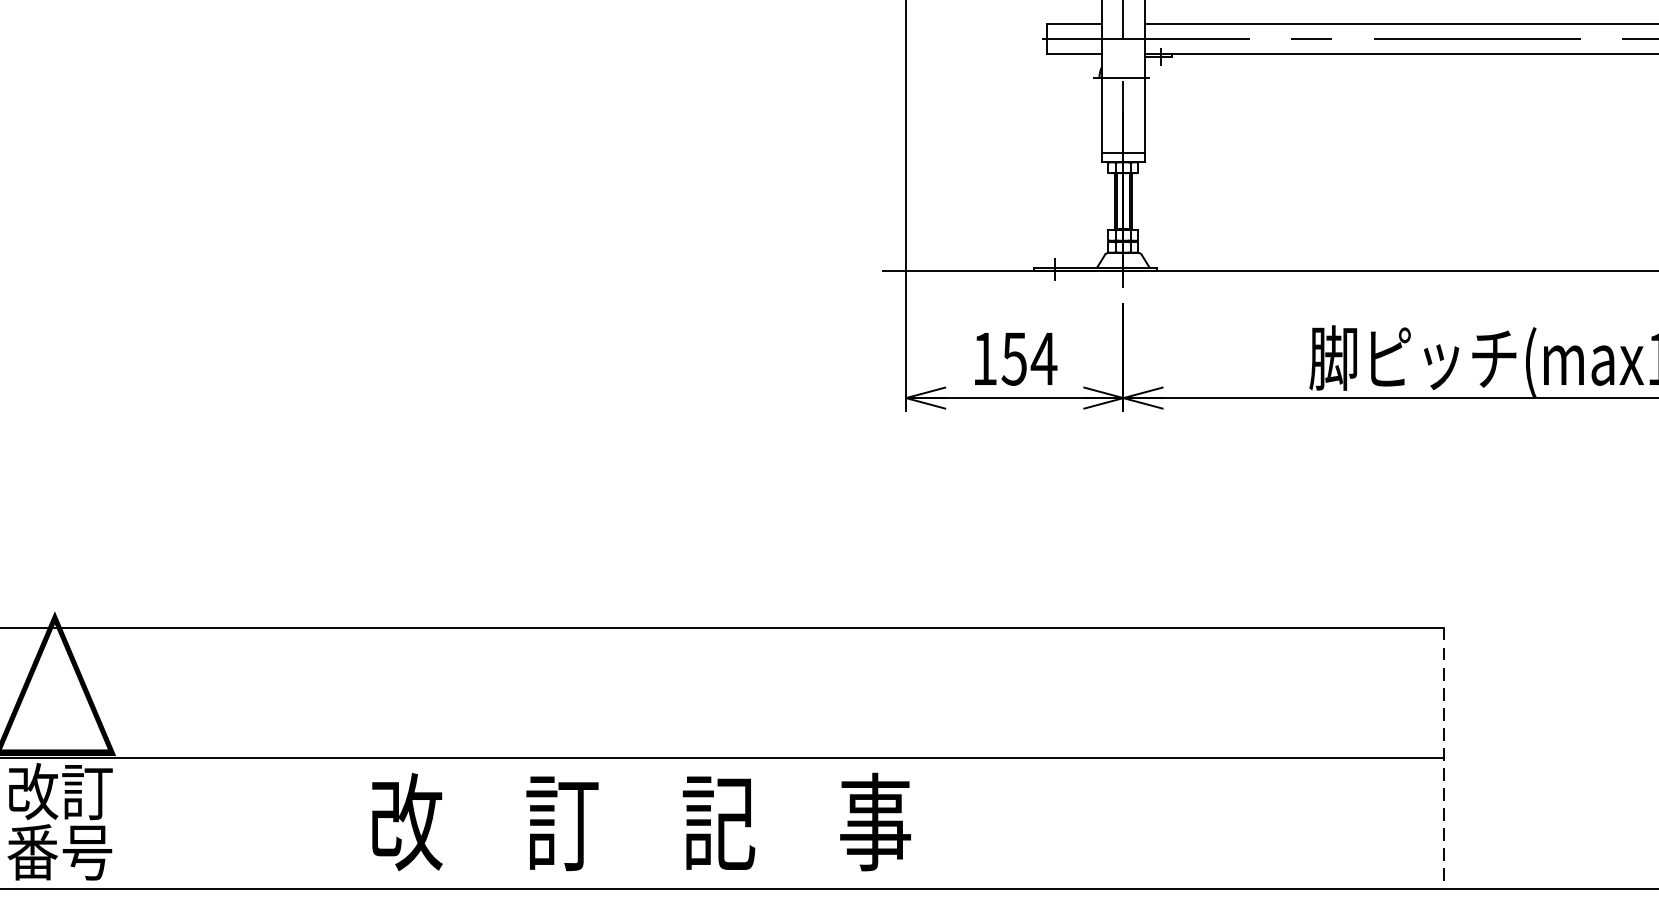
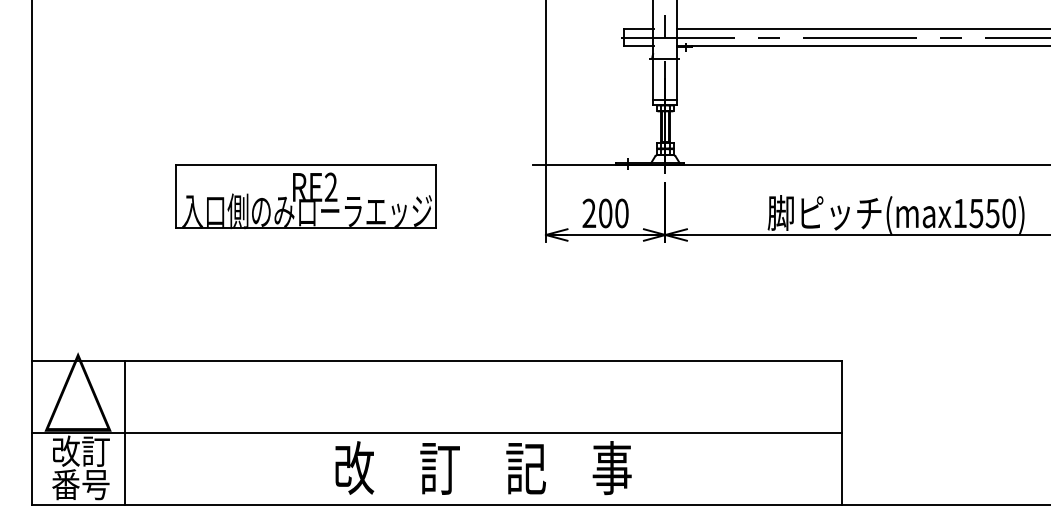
part: (468, 328) -> (305, 196), added
text: (1014, 358) -> (605, 213), 154 -> 200
line: (139, 757) -> (124, 432), added
line: (1443, 757) -> (841, 432), dashed -> solid
text: (641, 822) -> (483, 468), moved

